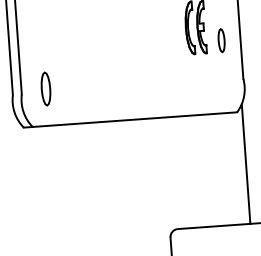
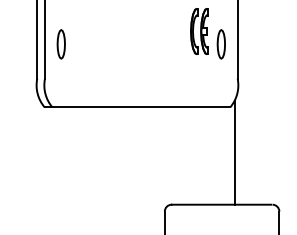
part: (220, 40) -> (220, 44), size x1.43
part: (45, 89) -> (60, 44), moved

